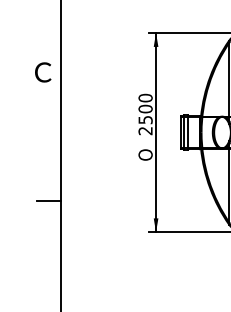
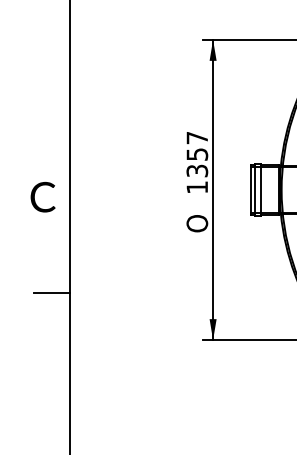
text: (43, 72) -> (43, 197), moved
text: (145, 114) -> (197, 162), 2500 -> 1357

